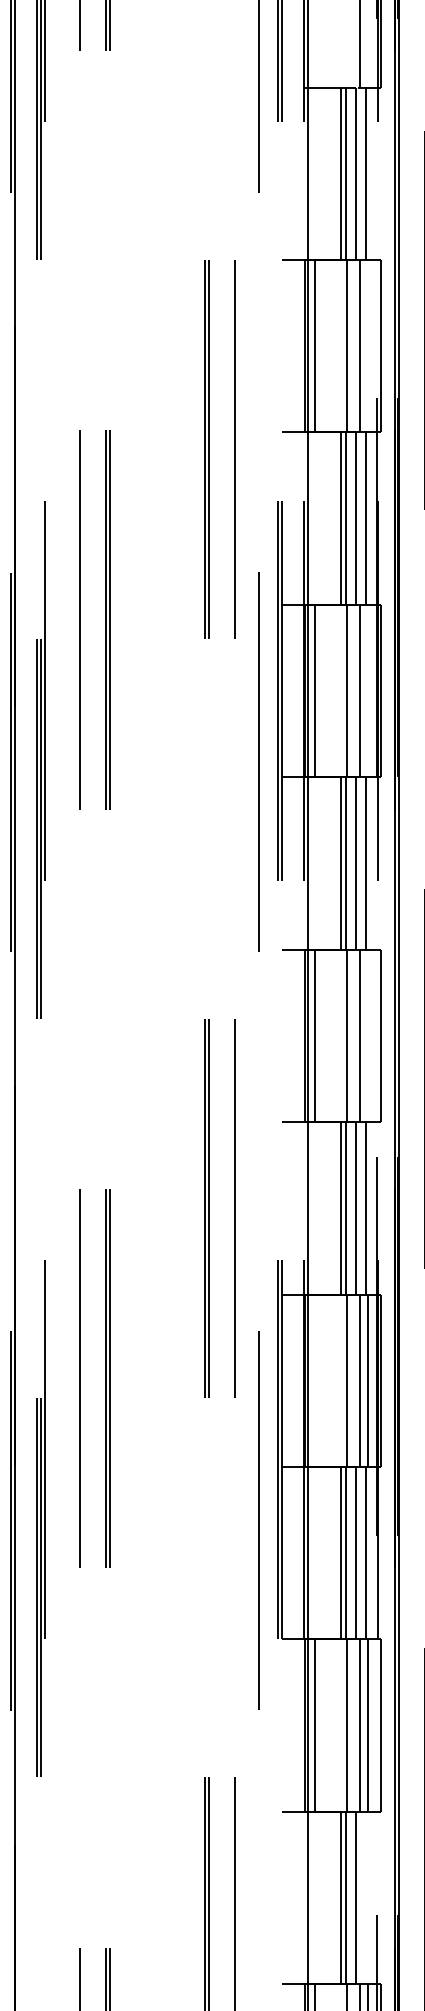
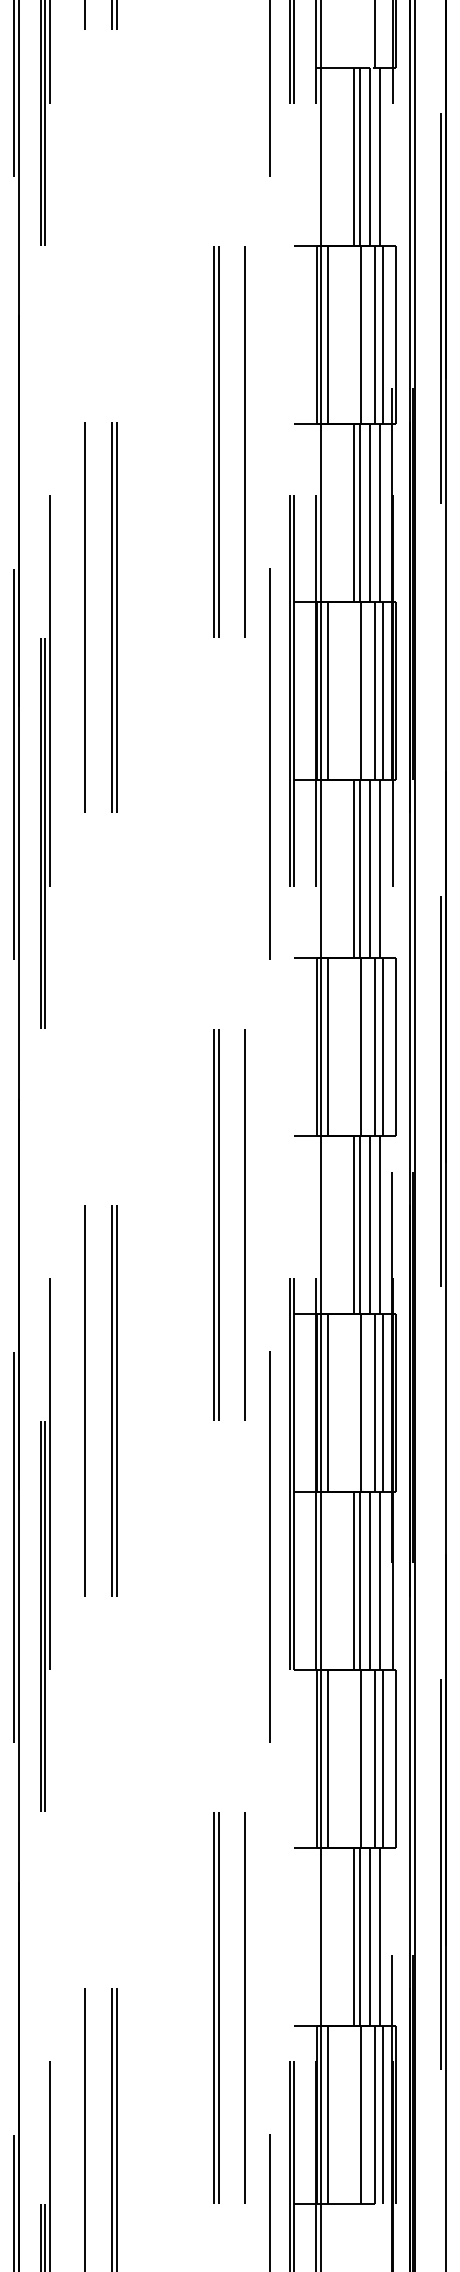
line: (368, 346) -> (383, 335), added
line: (368, 691) -> (383, 691), added
line: (368, 1035) -> (383, 1046), added
line: (314, 1380) -> (327, 1402), added
line: (365, 1897) -> (380, 1936), added

